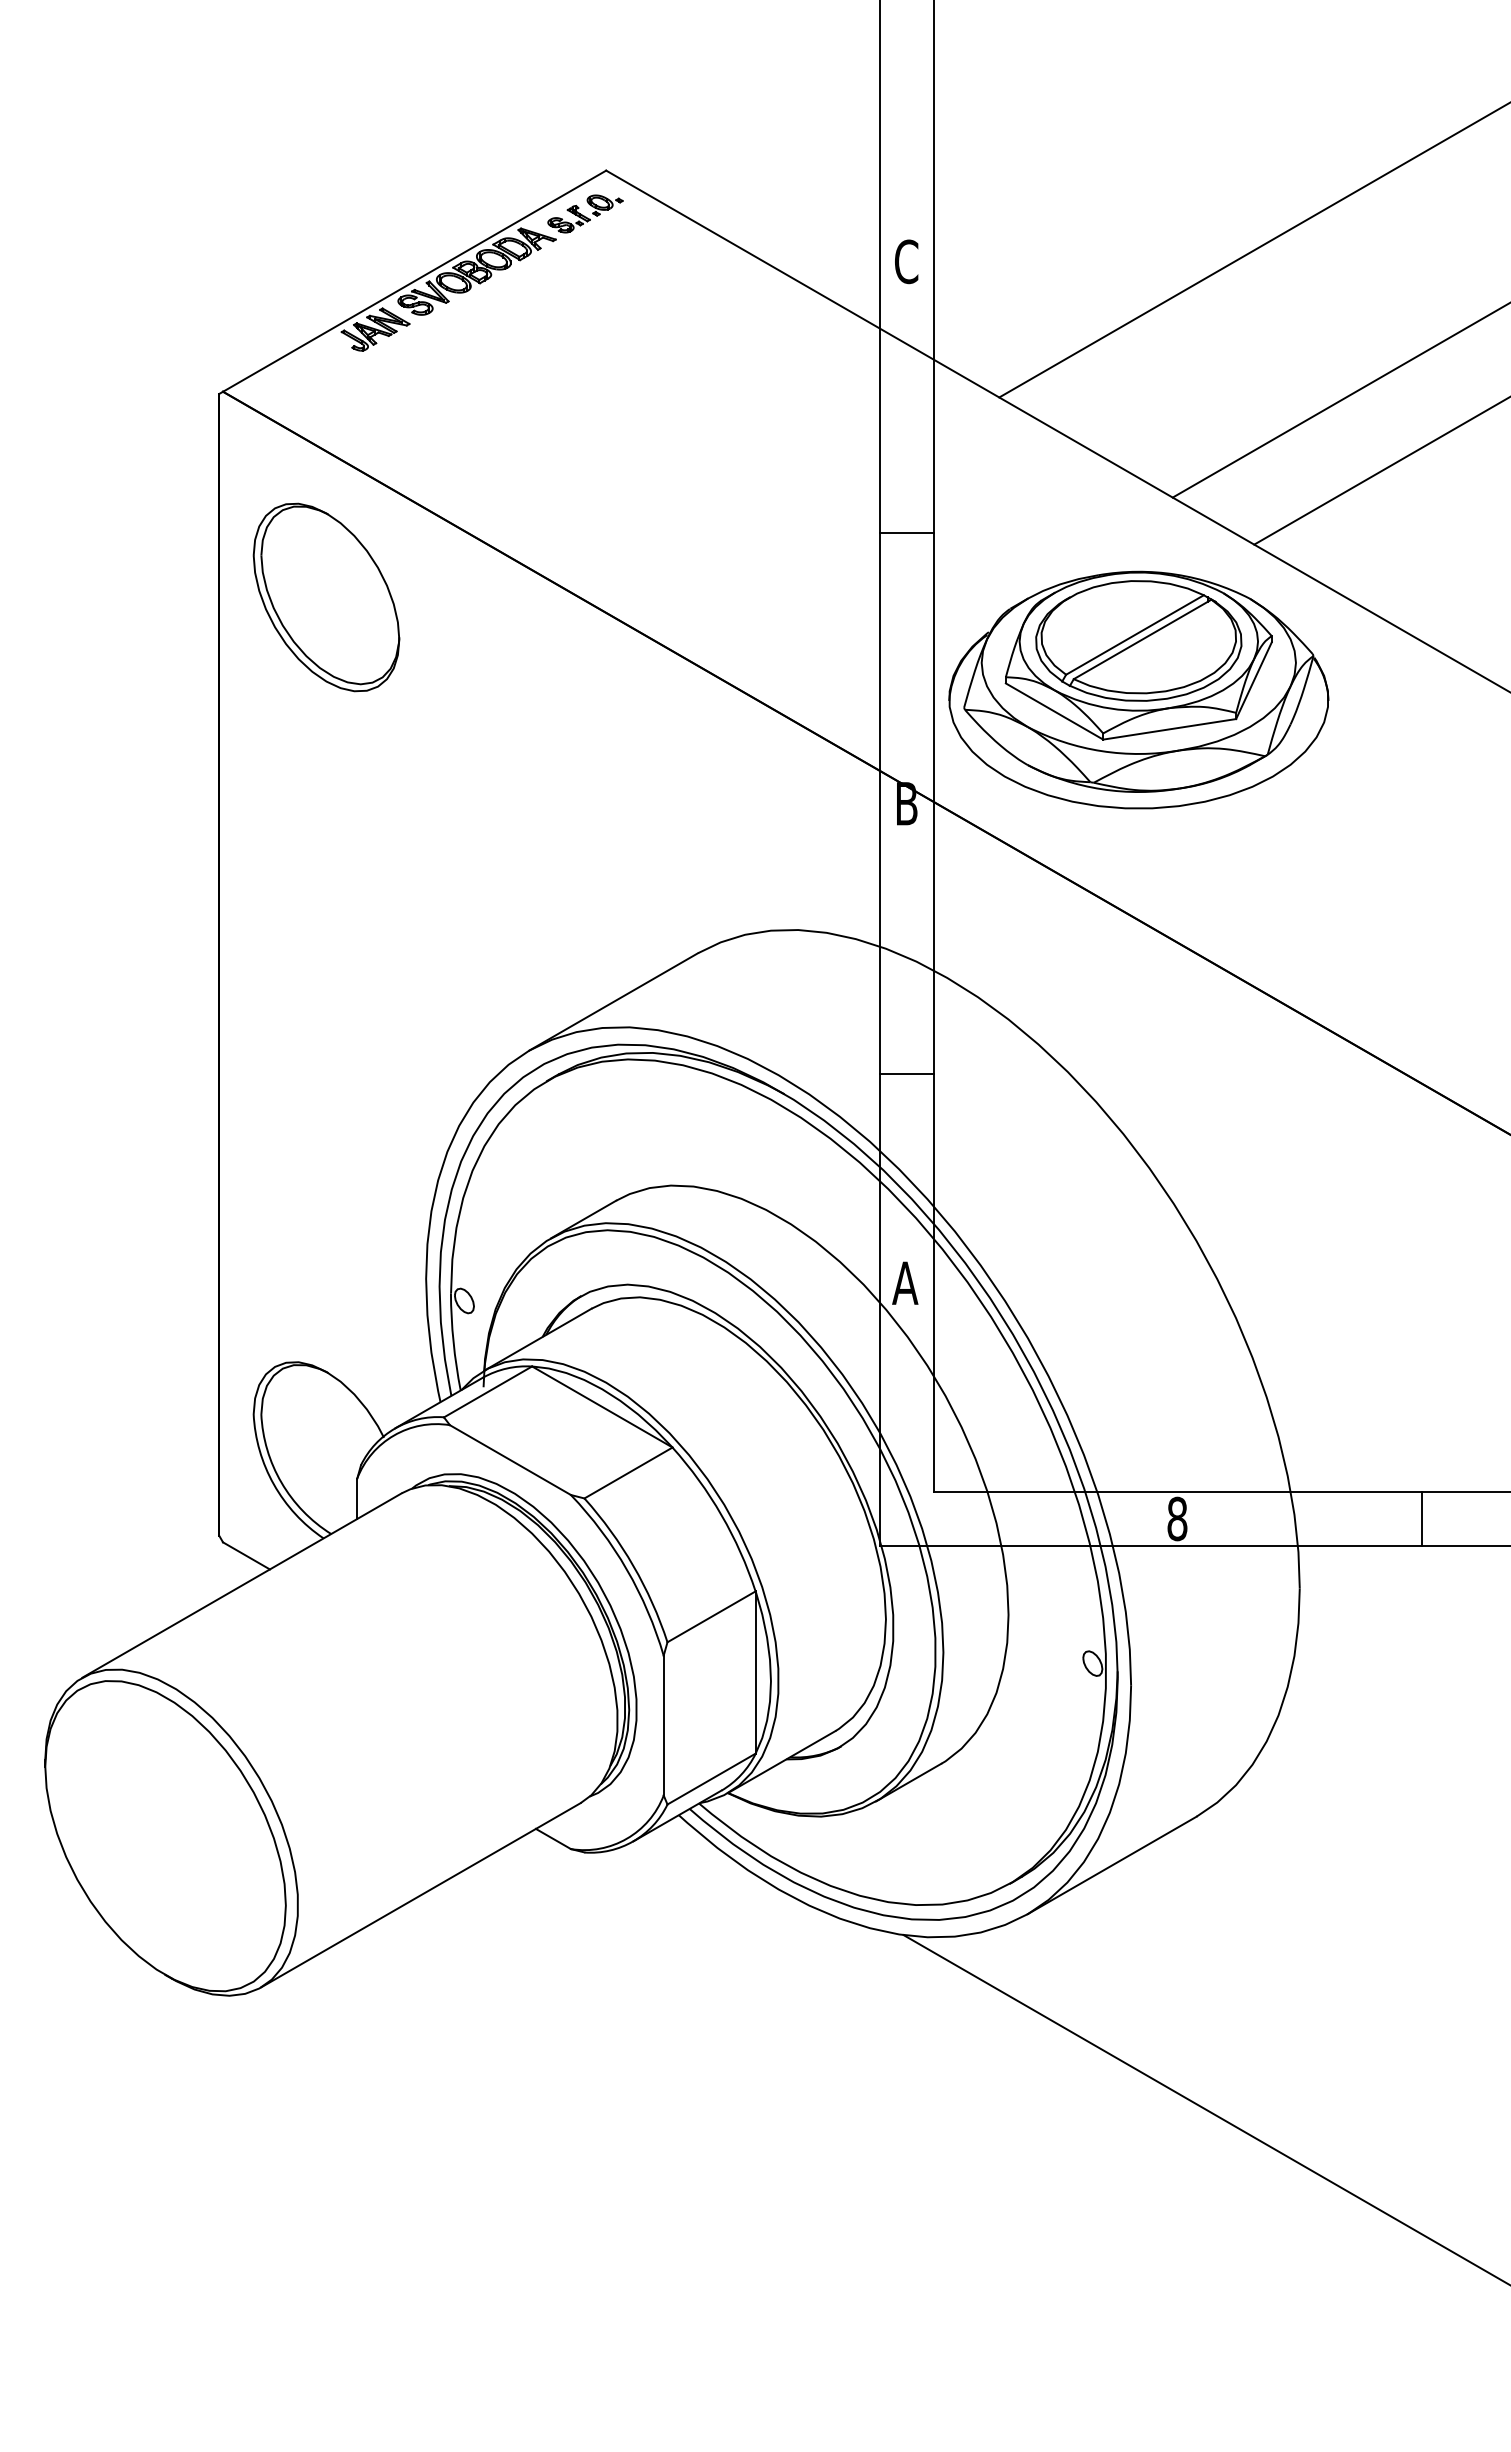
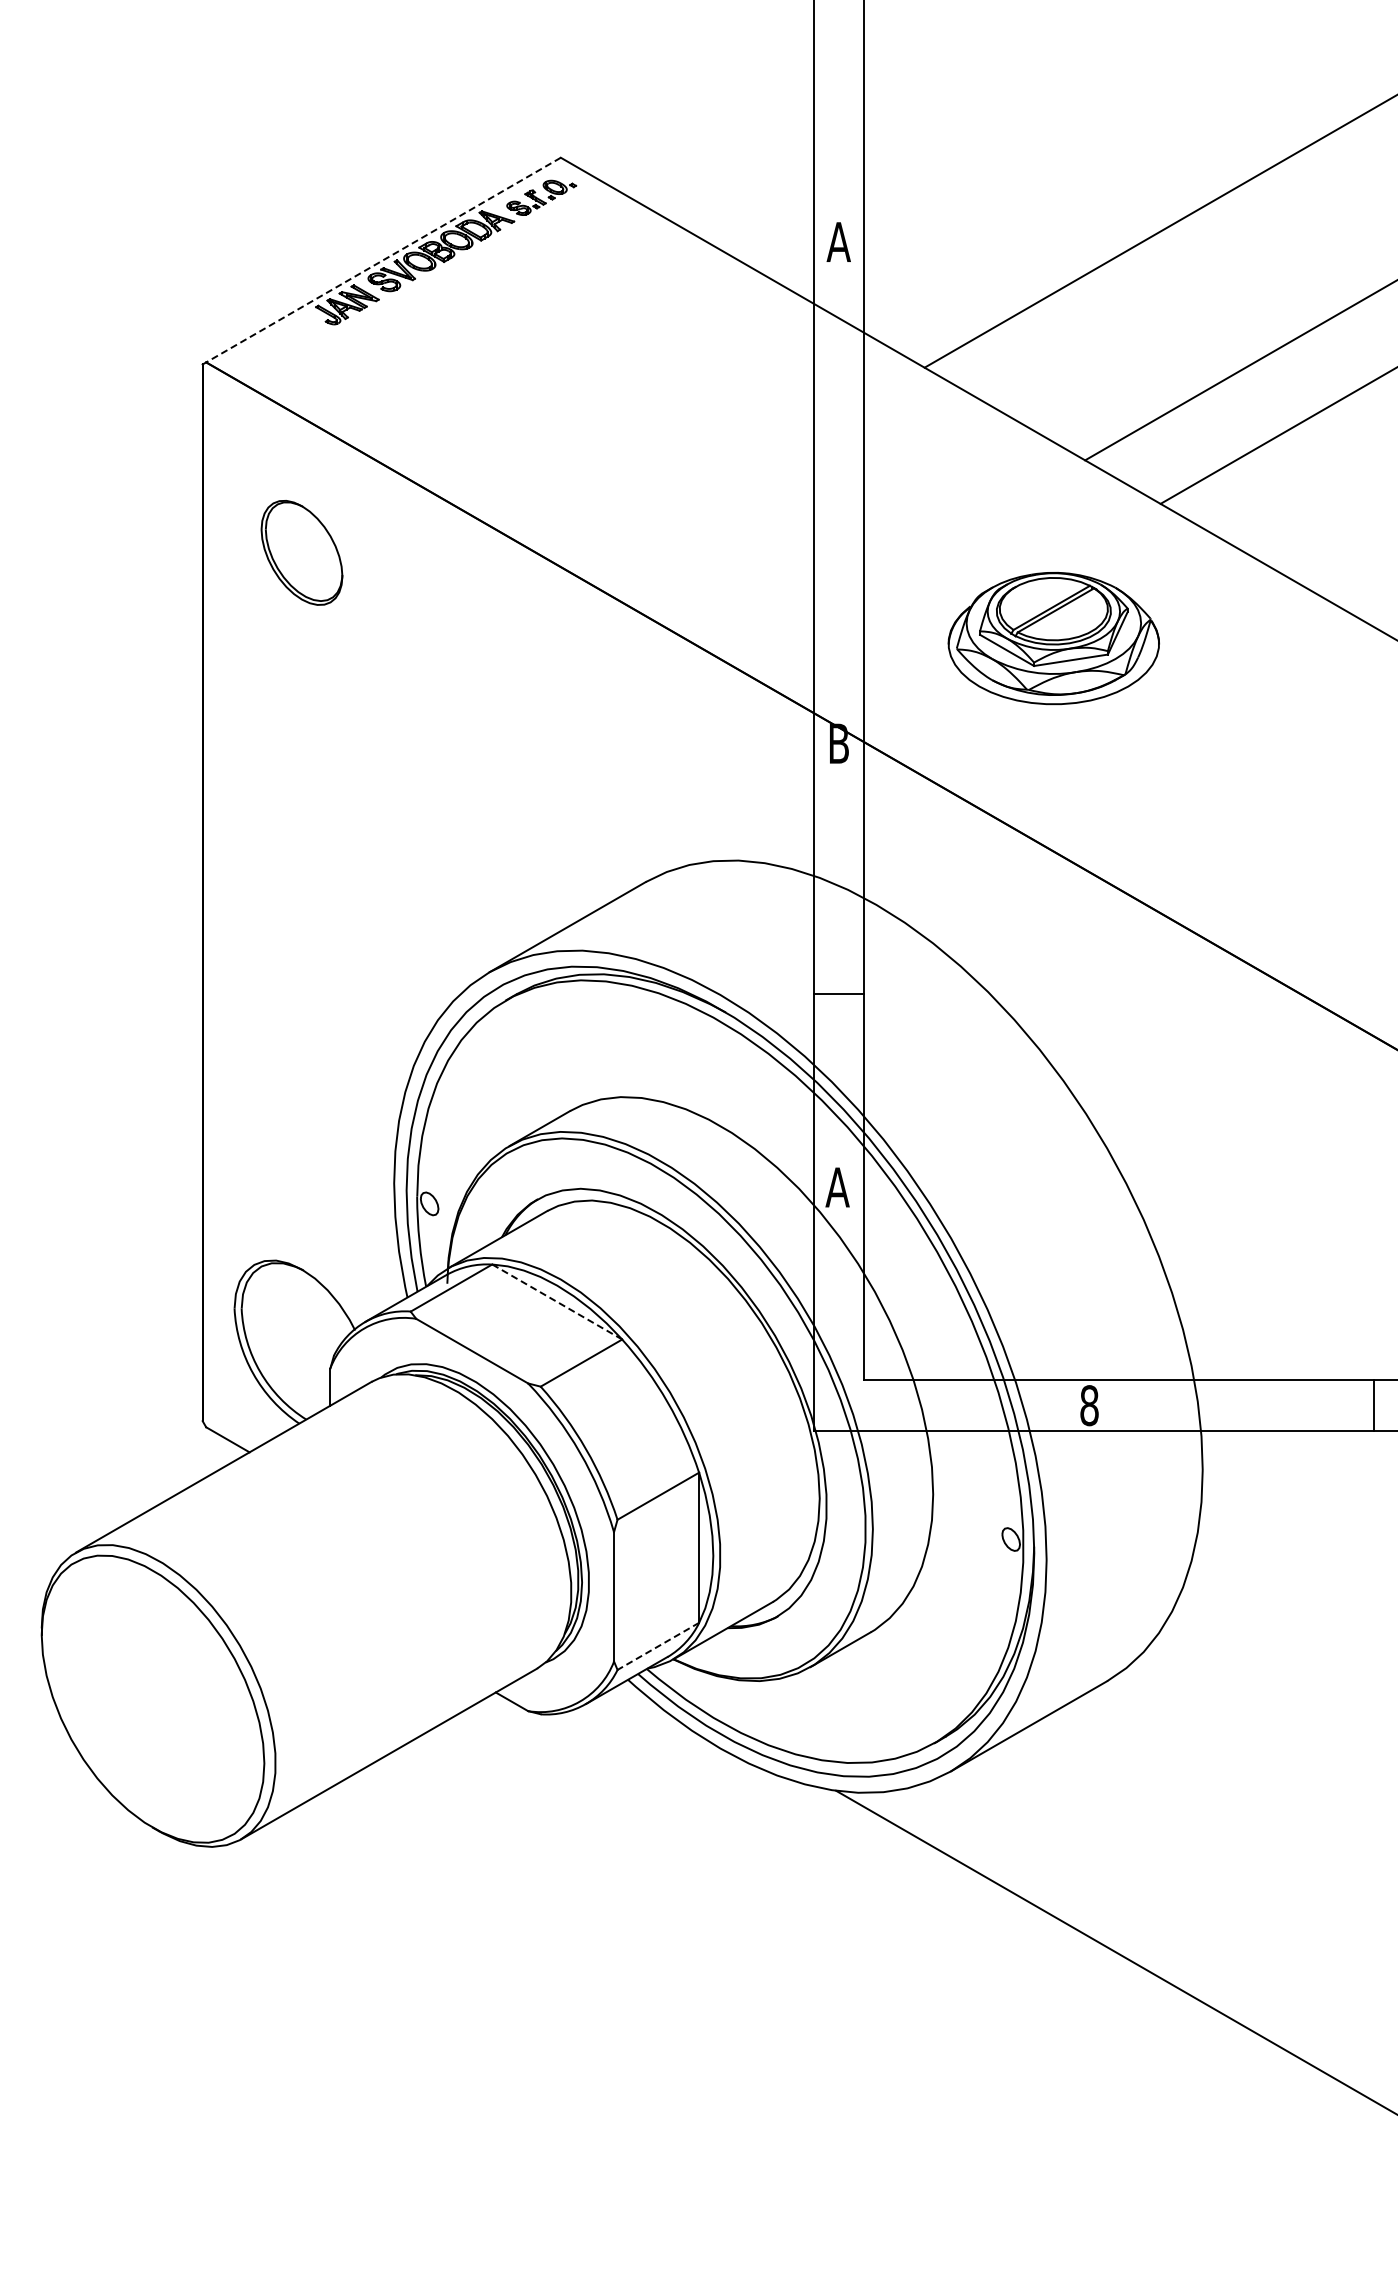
text: (906, 261) -> (838, 241), C -> A
line: (414, 281) -> (383, 260), solid -> dashed
line: (907, 532) -> (839, 492), removed
part: (326, 597) -> (301, 552), size x0.6
part: (1138, 690) -> (1053, 638), size x0.6
line: (601, 1406) -> (556, 1301), solid -> dashed
line: (1421, 1518) -> (1373, 1405), moved
line: (710, 1779) -> (657, 1646), solid -> dashed

